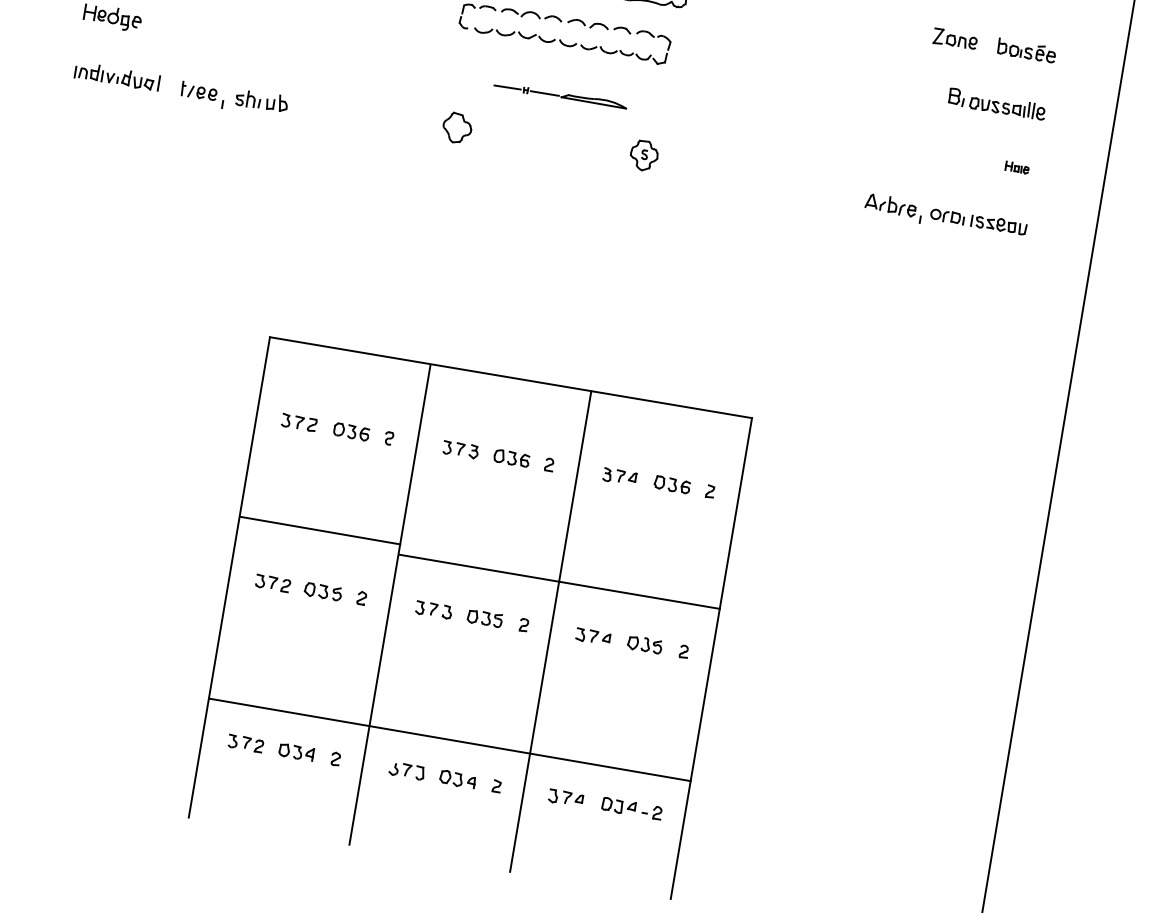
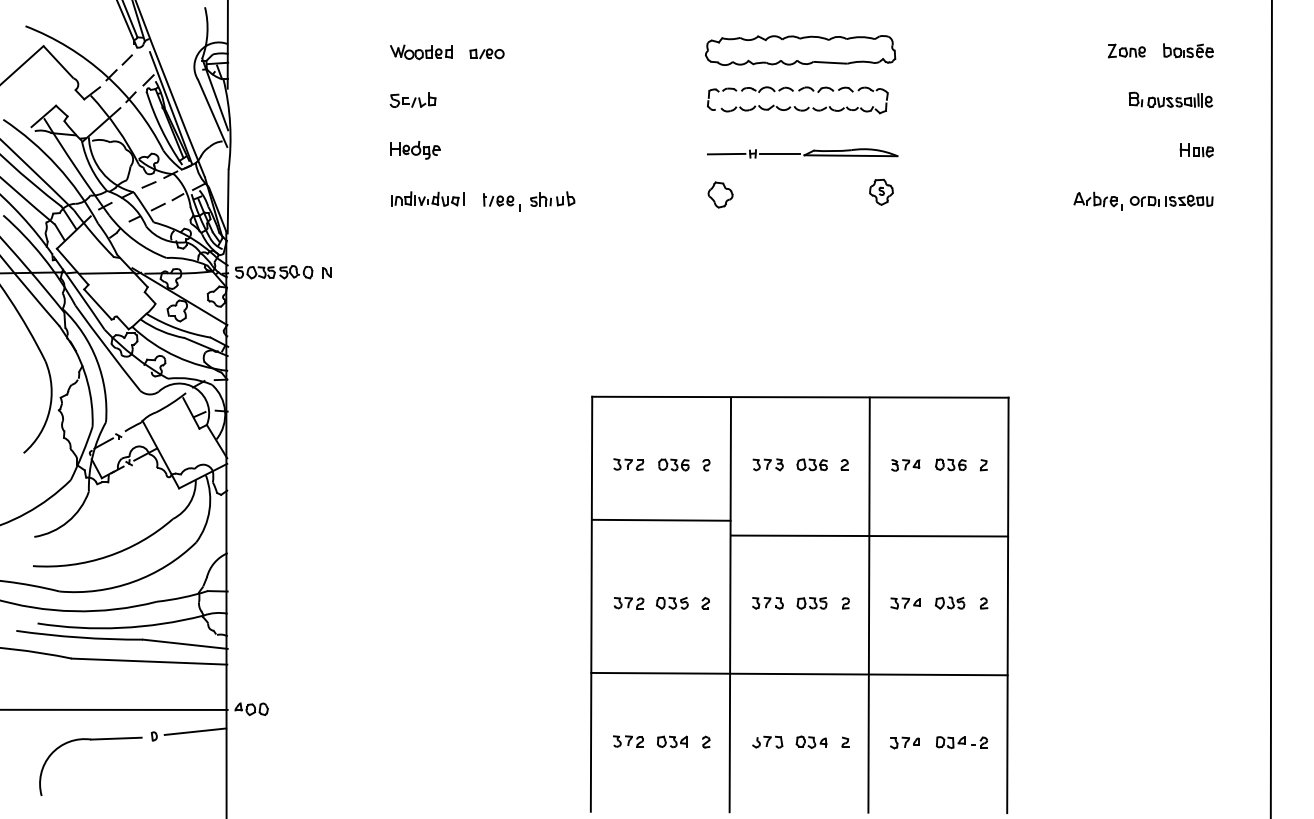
part: (560, 95) -> (802, 153), size x1.67
part: (1017, 167) -> (1196, 150), size x1.67
line: (320, 529) -> (661, 519), moved
line: (559, 581) -> (869, 535), moved
line: (450, 739) -> (799, 673), moved

